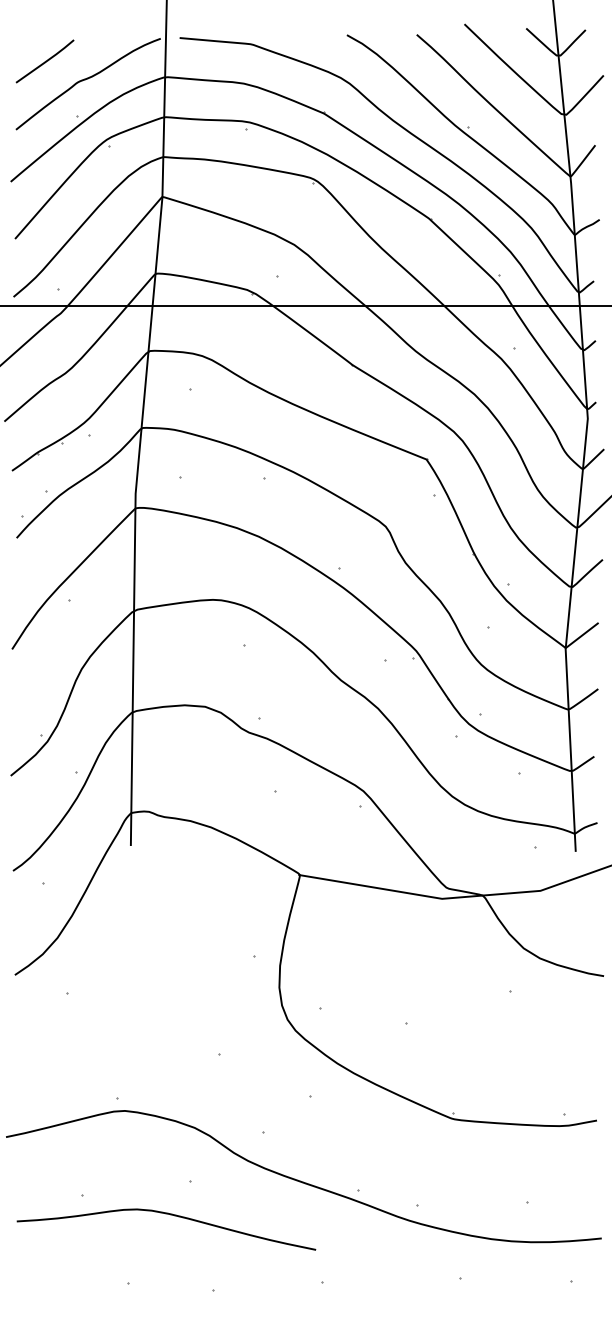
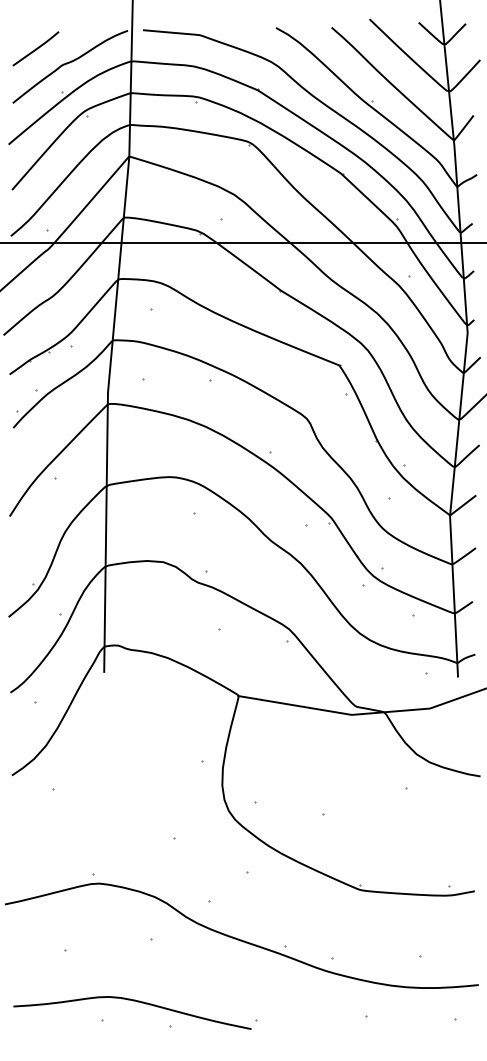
curve: (167, 1215) -> (133, 1001), moved

